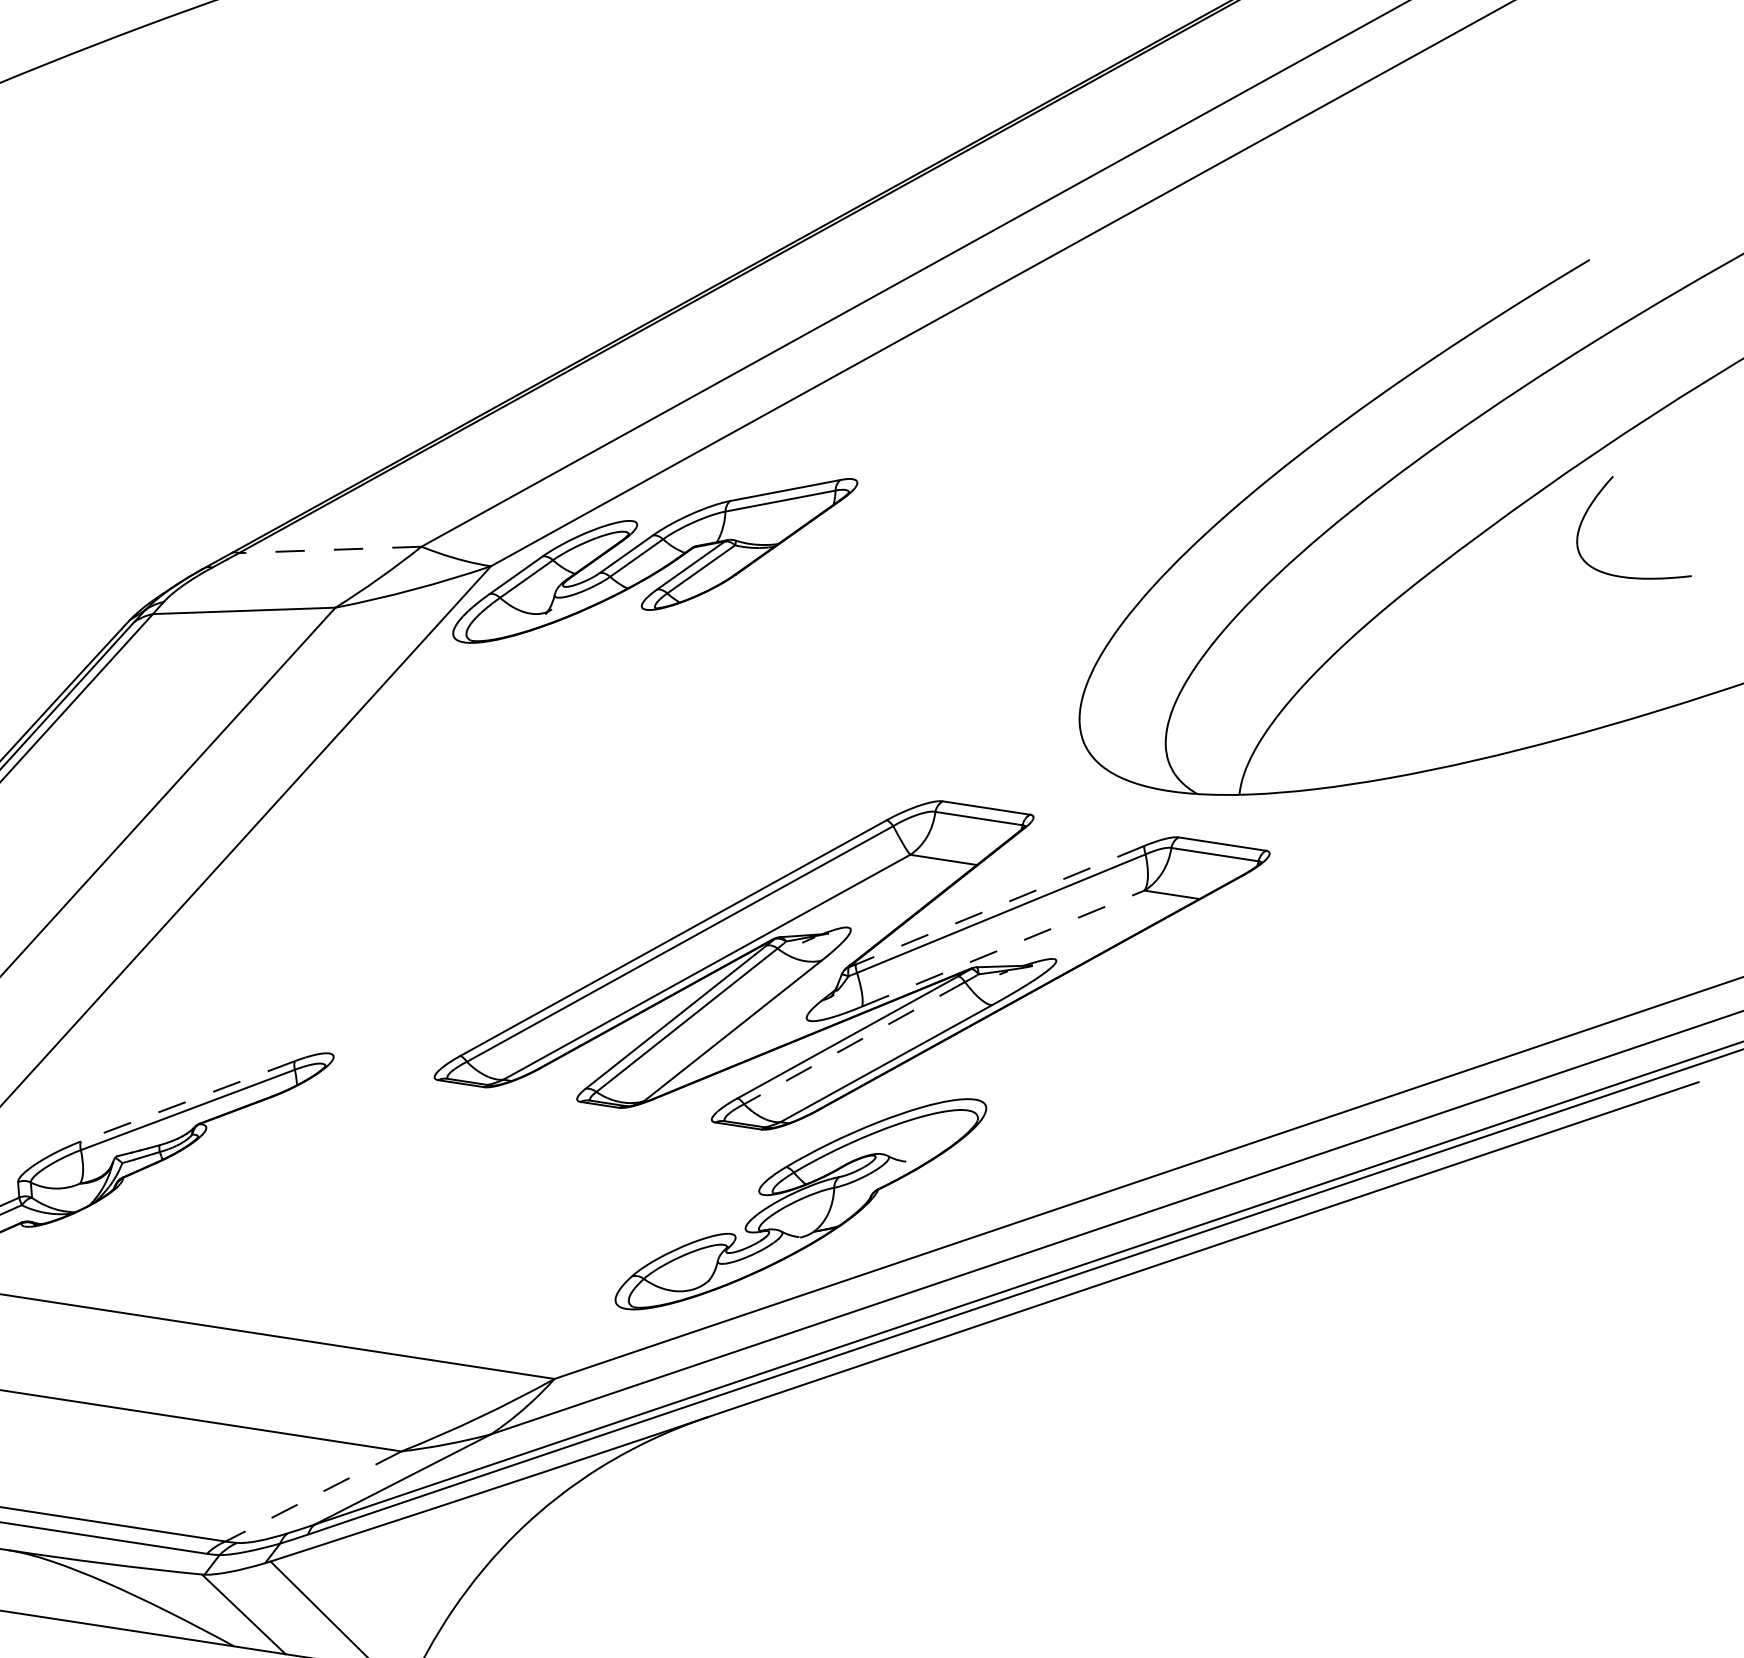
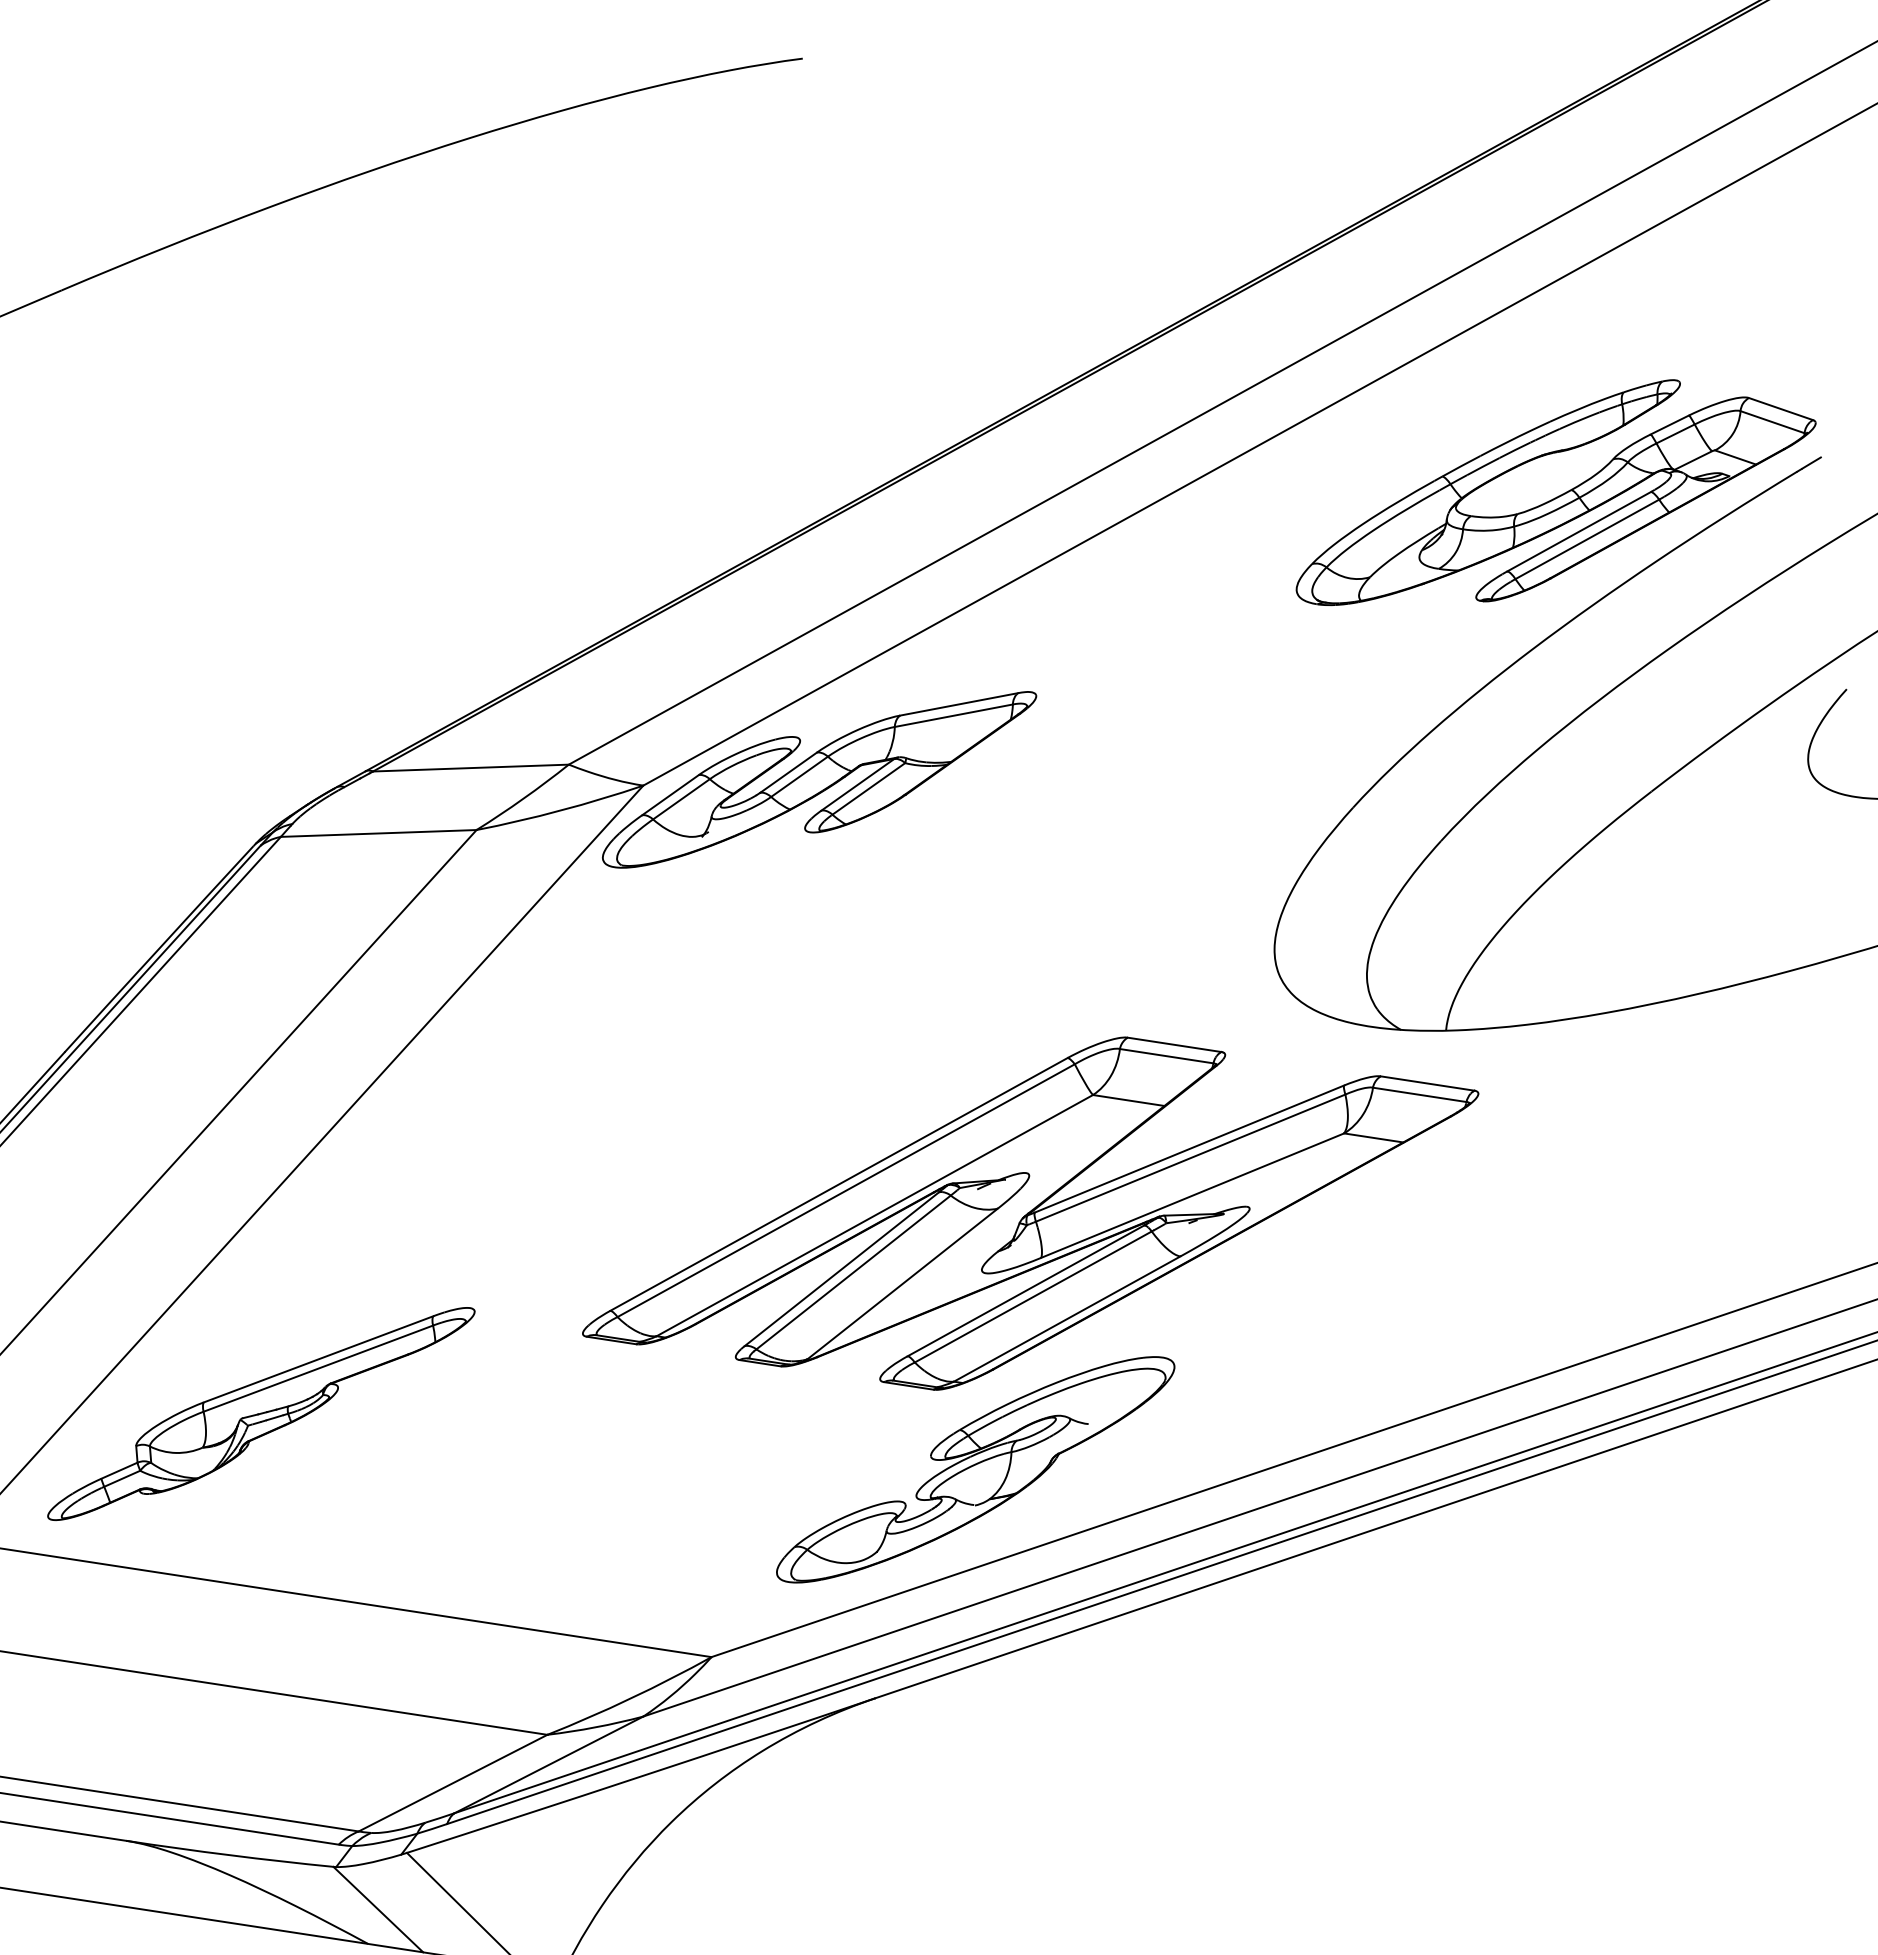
part: (1341, 292) -> (1555, 492), added
line: (329, 550) -> (470, 768), dashed -> solid
line: (999, 905) -> (1188, 1149), dashed -> solid
line: (1003, 948) -> (1192, 1195), dashed -> solid
line: (853, 1043) -> (1032, 1297), dashed -> solid
line: (188, 1101) -> (318, 1359), dashed -> solid
line: (313, 1496) -> (452, 1783), dashed -> solid

